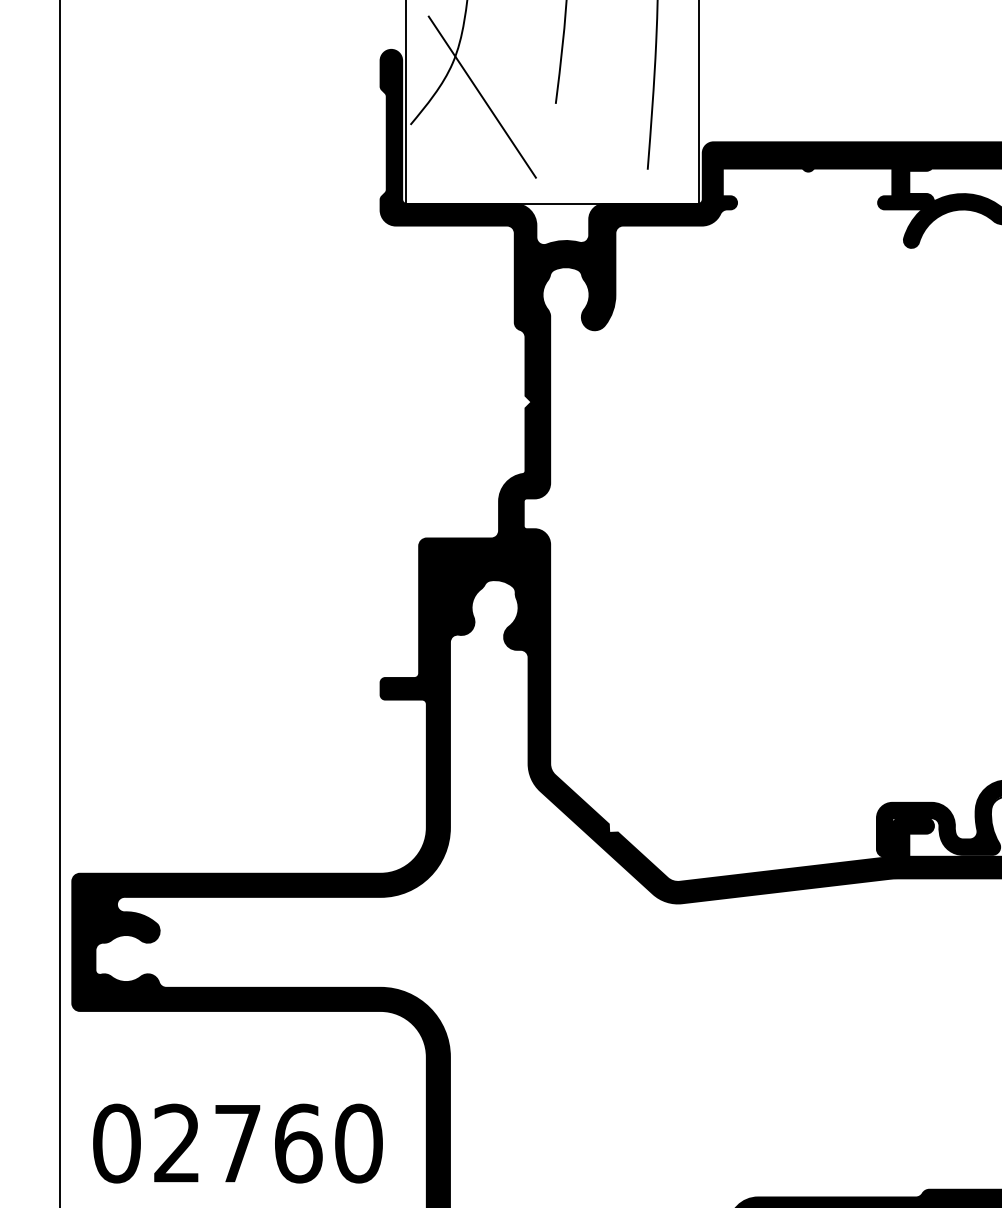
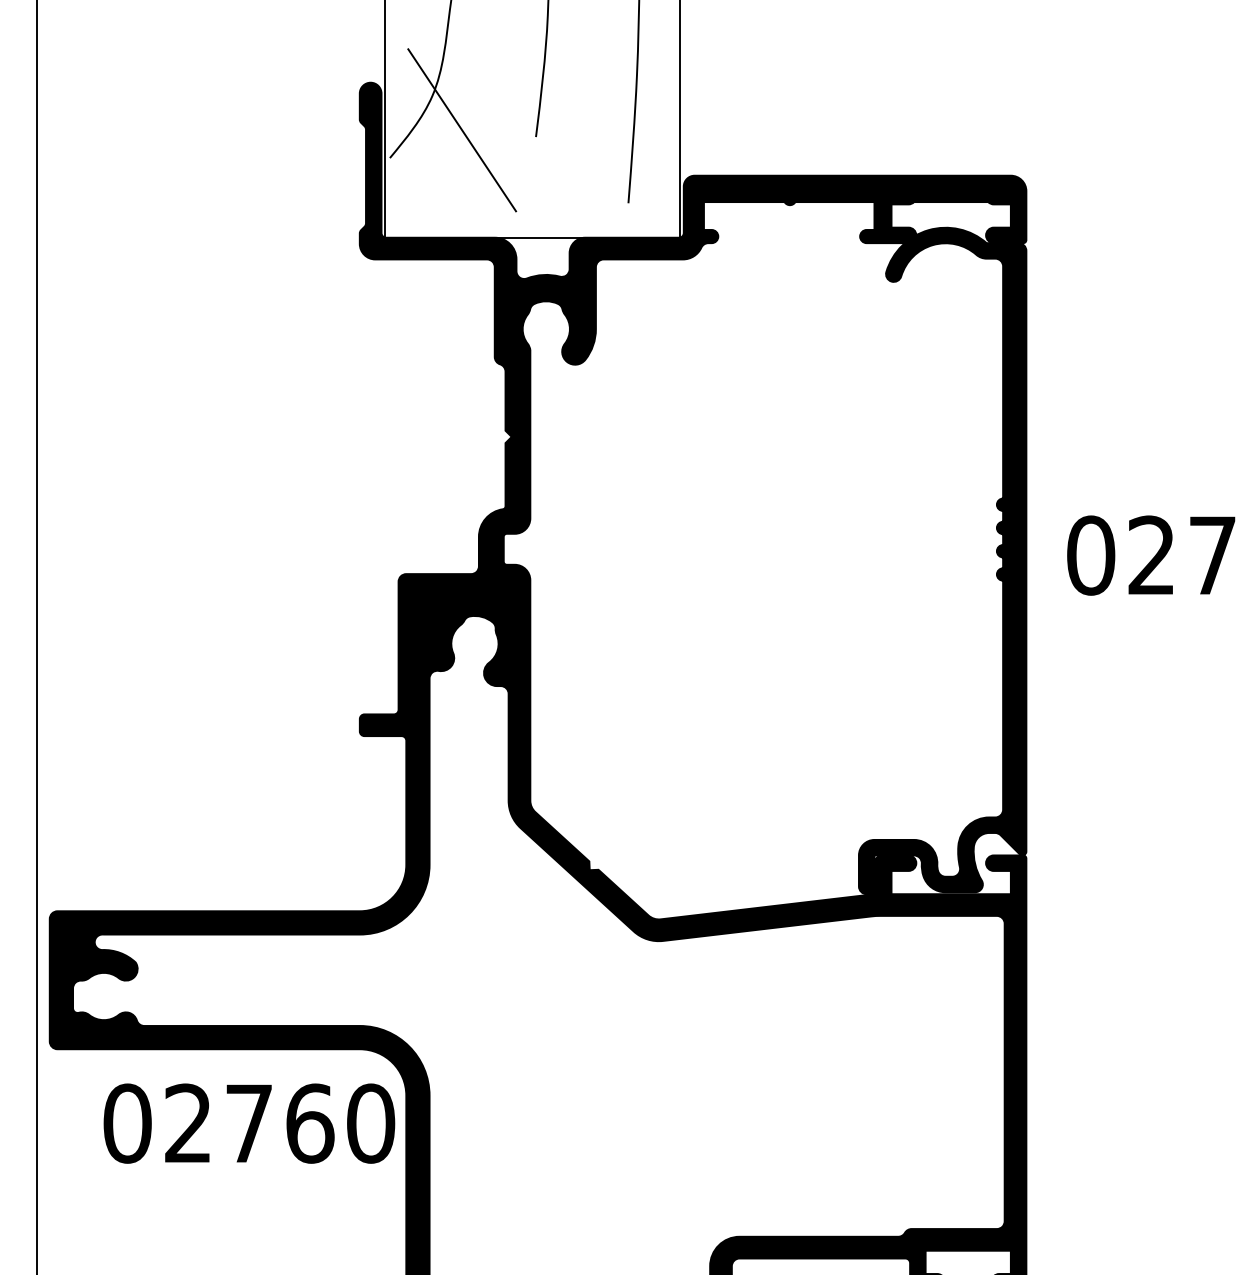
text: (238, 1143) -> (249, 1123), moved

